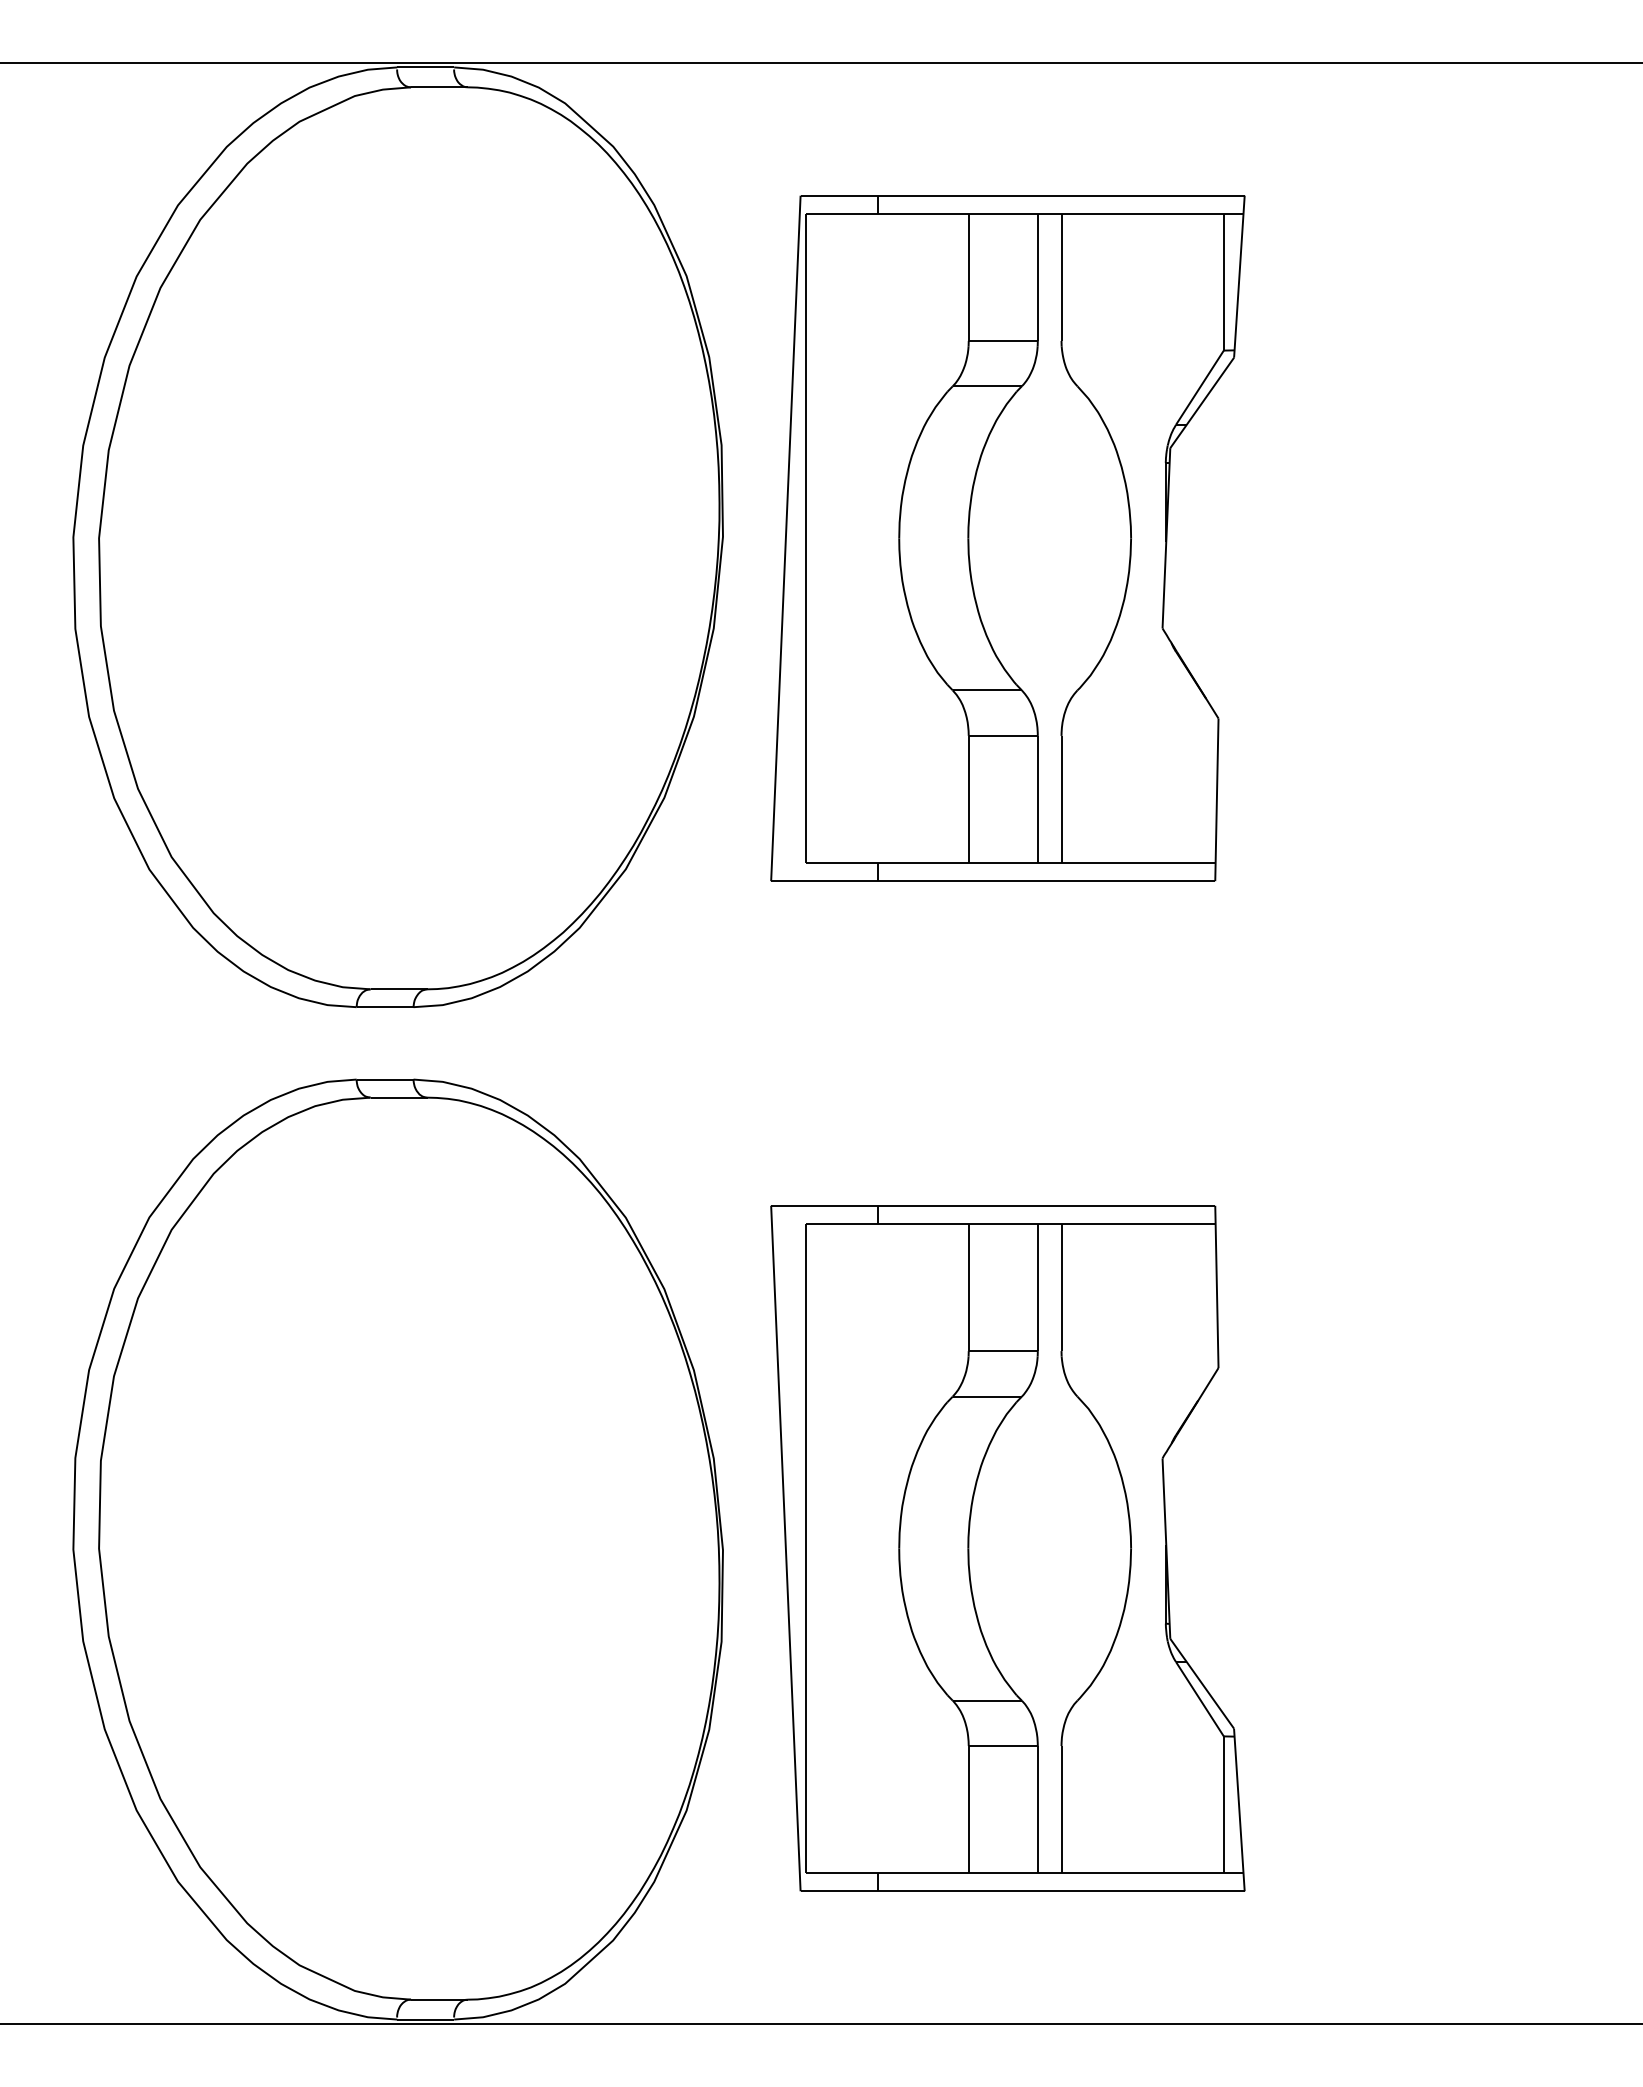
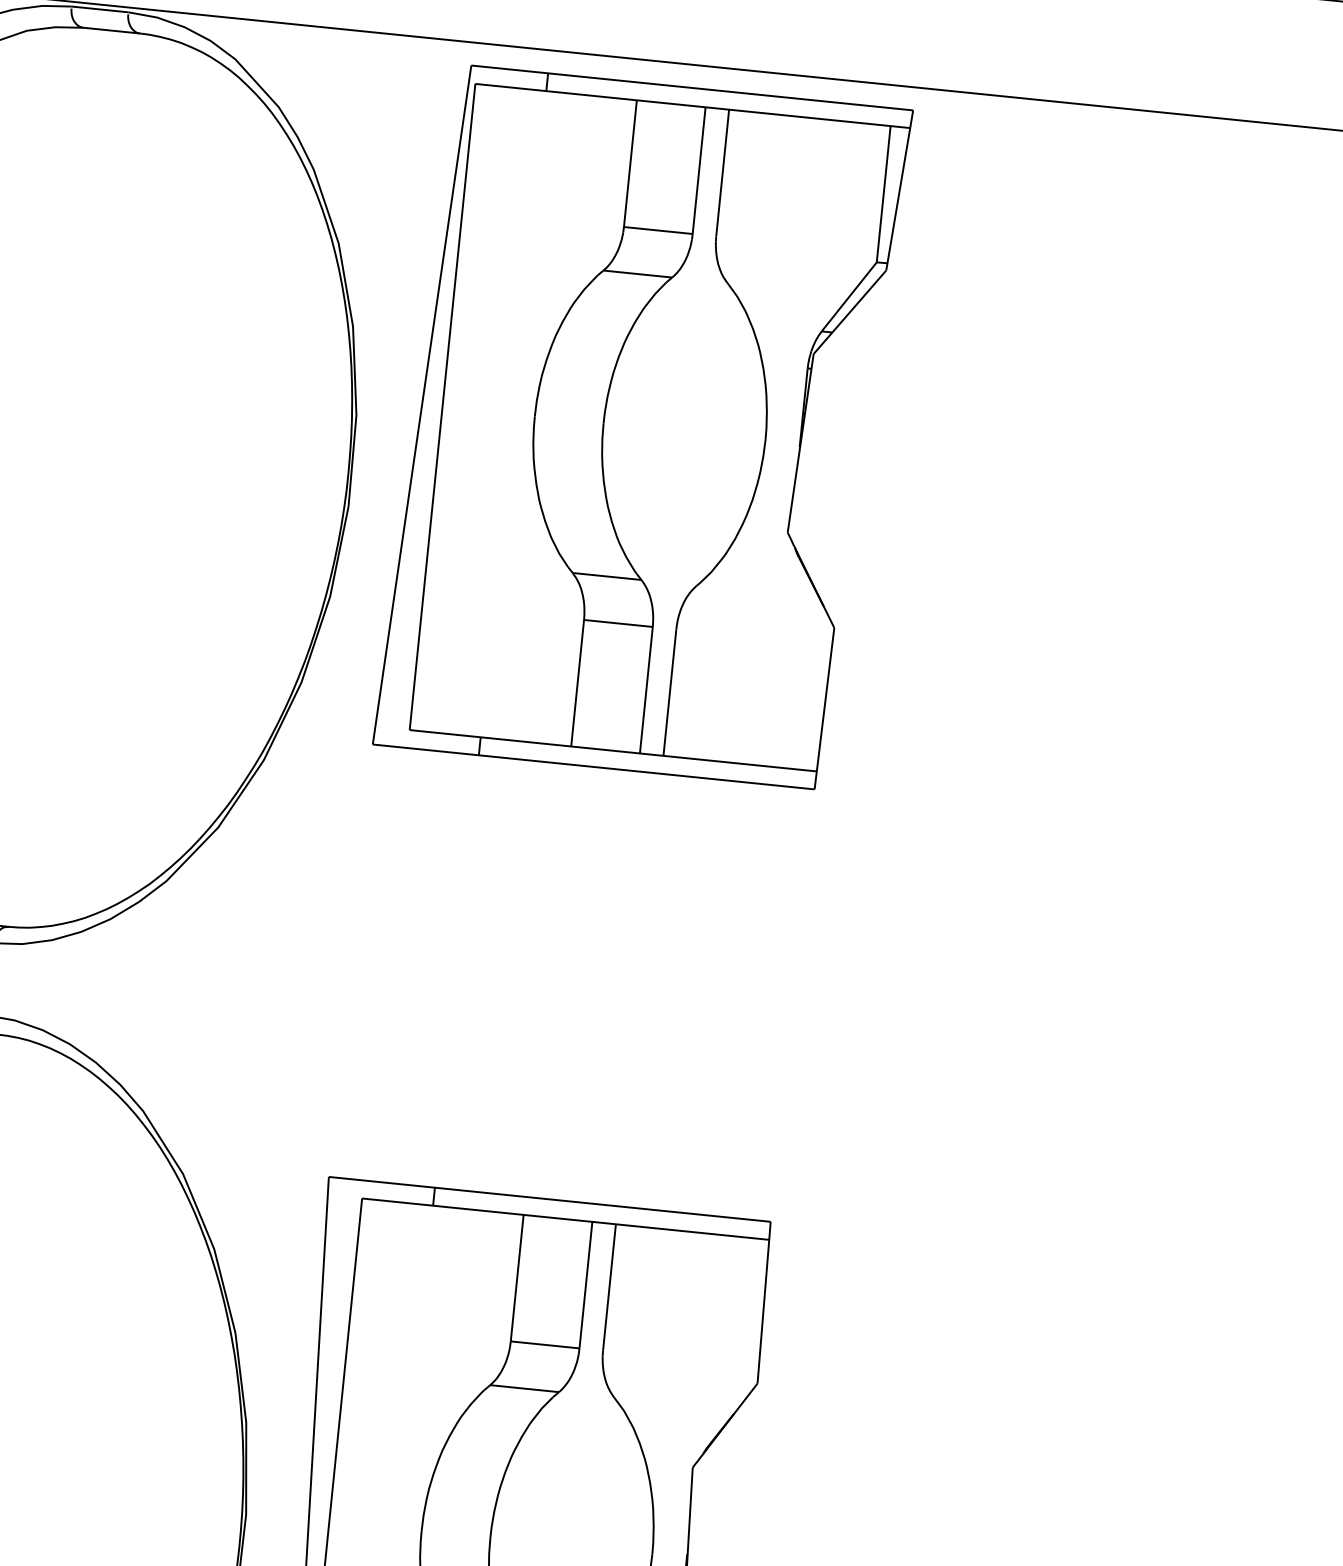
part: (1007, 538) -> (642, 427), moved

